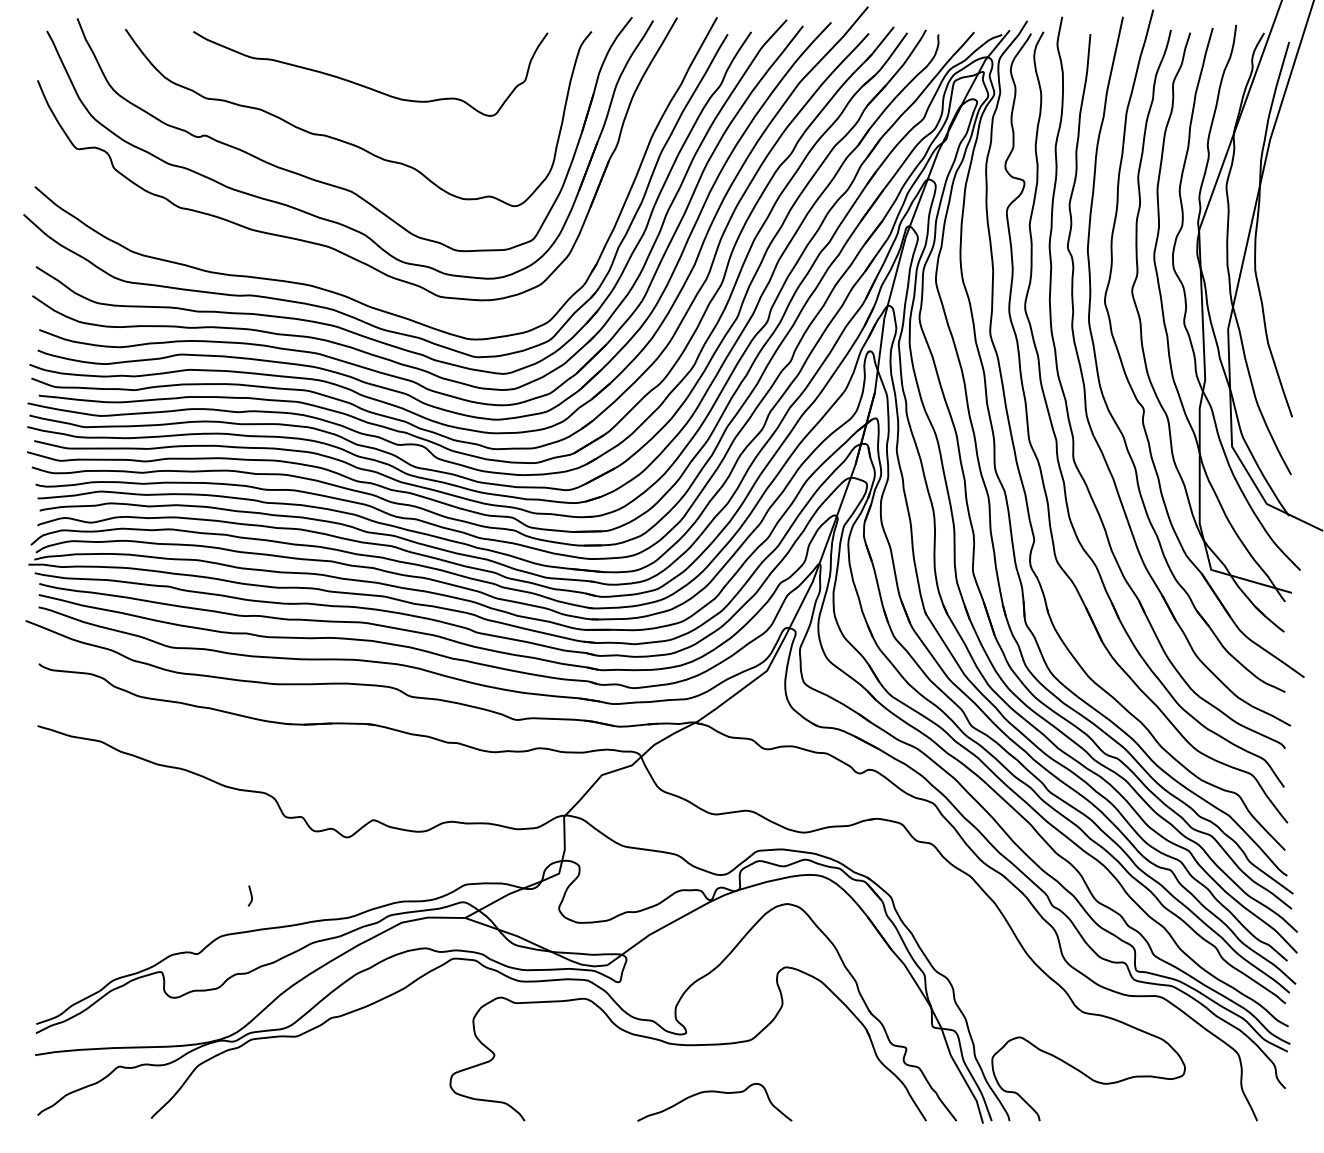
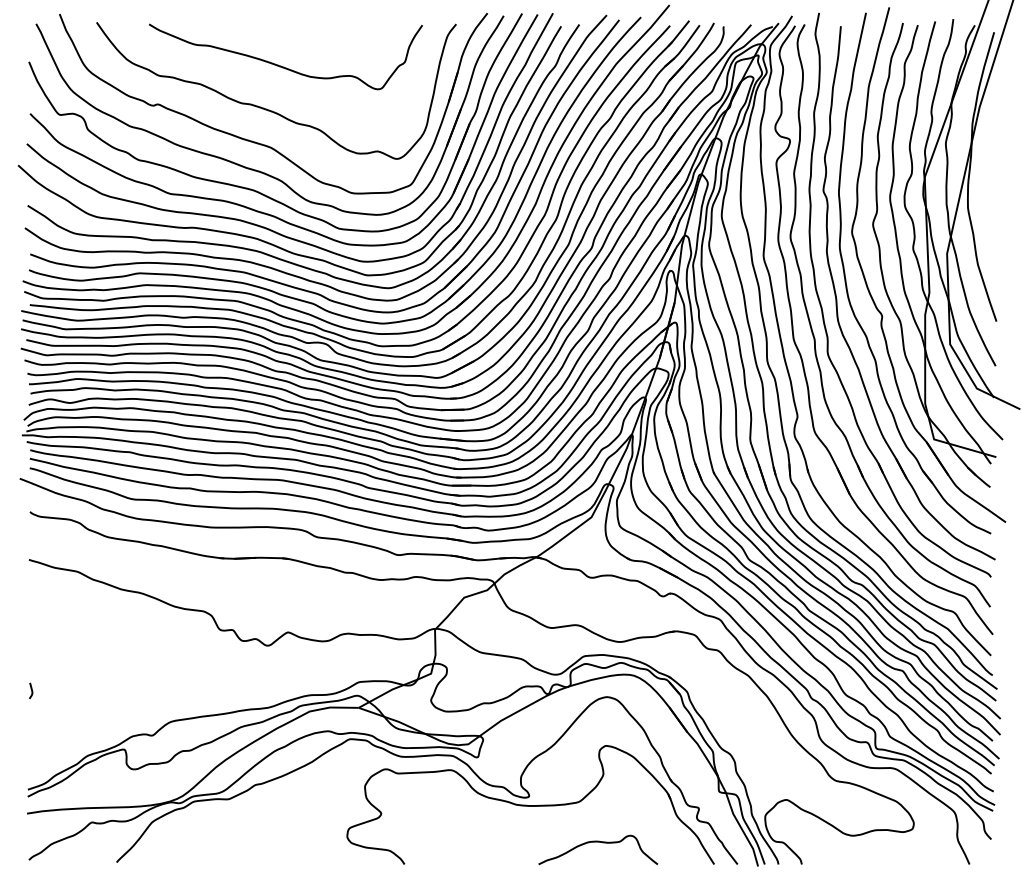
part: (332, 272) -> (256, 210), added
curve: (250, 895) -> (31, 690), moved
curve: (714, 1092) -> (598, 842), moved

